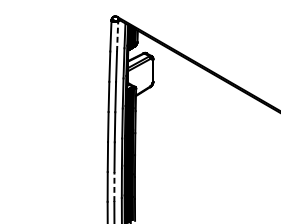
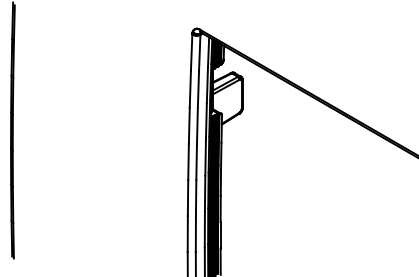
line: (117, 36) -> (199, 52), dashed -> solid
line: (114, 187) -> (195, 234), dashed -> solid

